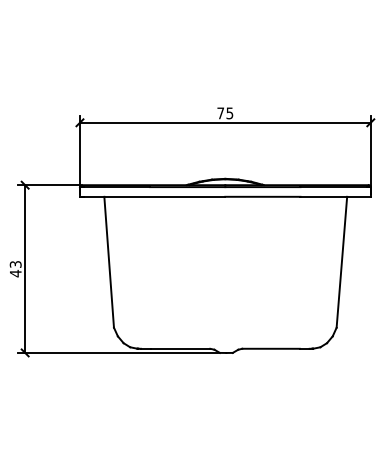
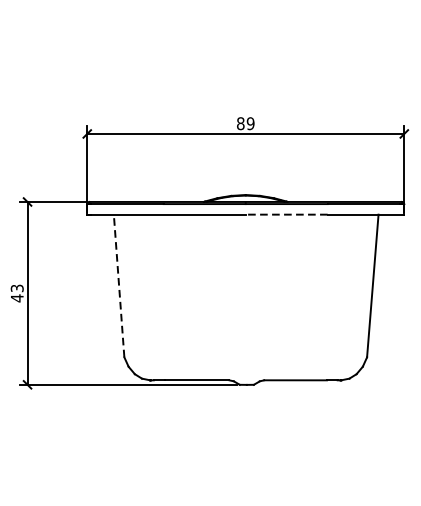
text: (225, 113) -> (245, 123), 75 -> 89
line: (262, 196) -> (286, 214), solid -> dashed
line: (109, 262) -> (119, 286), solid -> dashed

